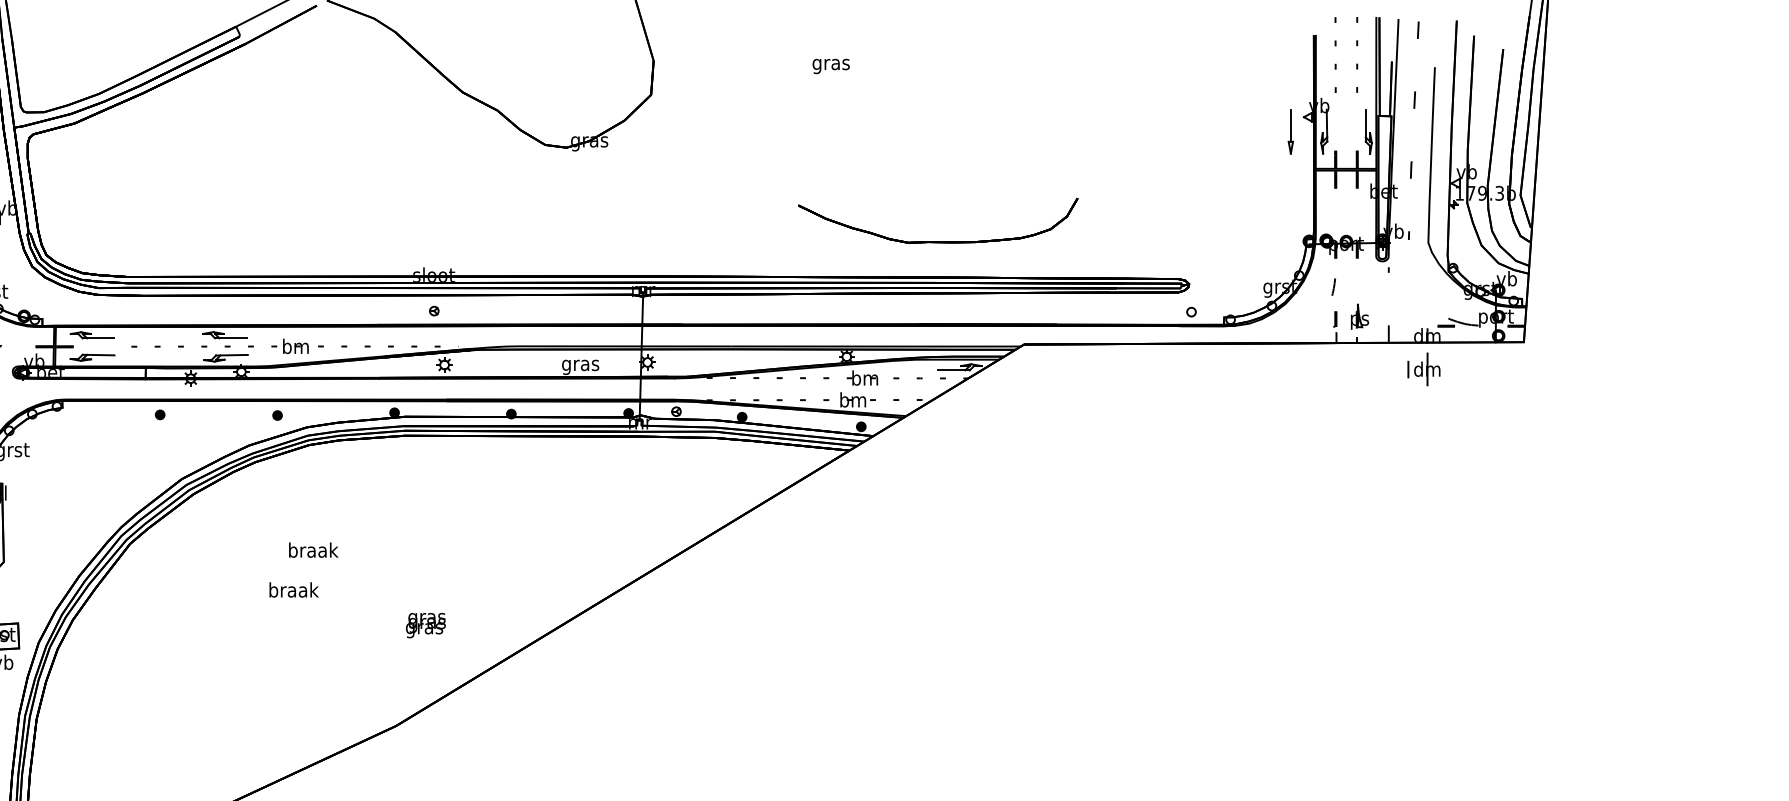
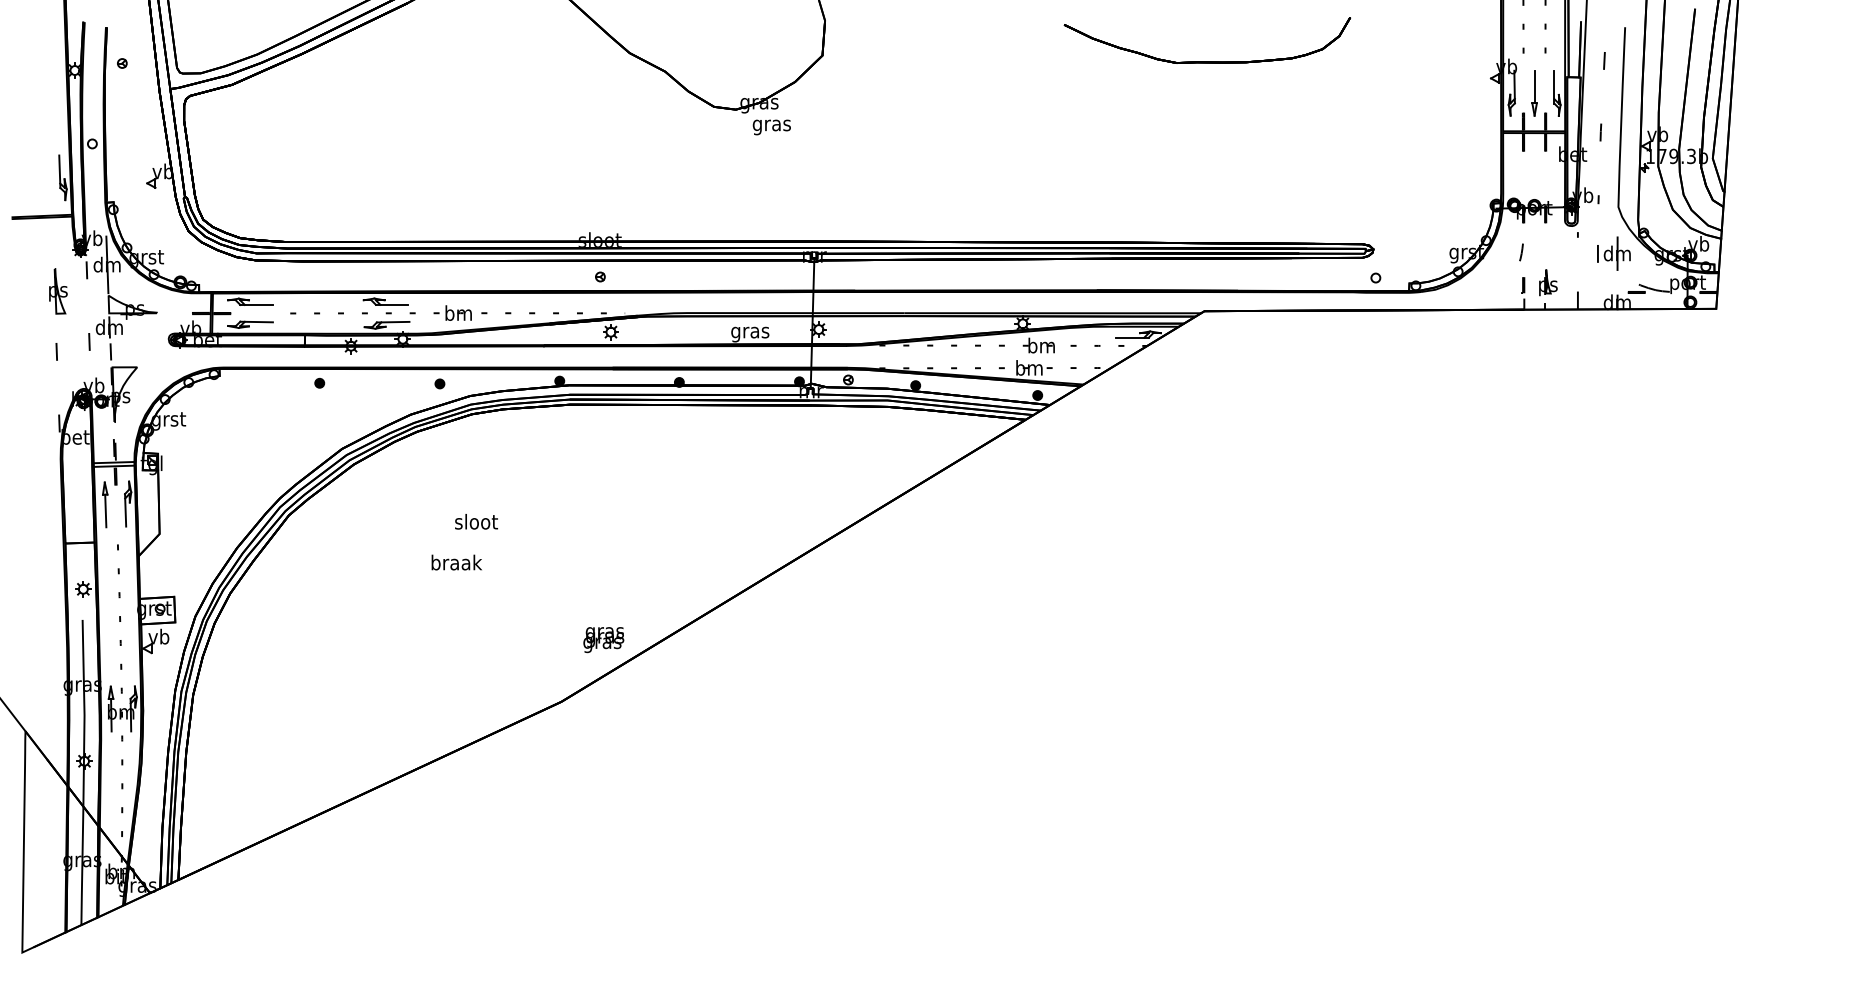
text: (830, 66) -> (771, 127), moved
part: (1290, 131) -> (1534, 93), moved
part: (937, 241) -> (1206, 61), moved
part: (1423, 369) -> (1613, 253), moved
text: (313, 549) -> (476, 521), braak -> sloot
text: (425, 626) -> (603, 640), moved

